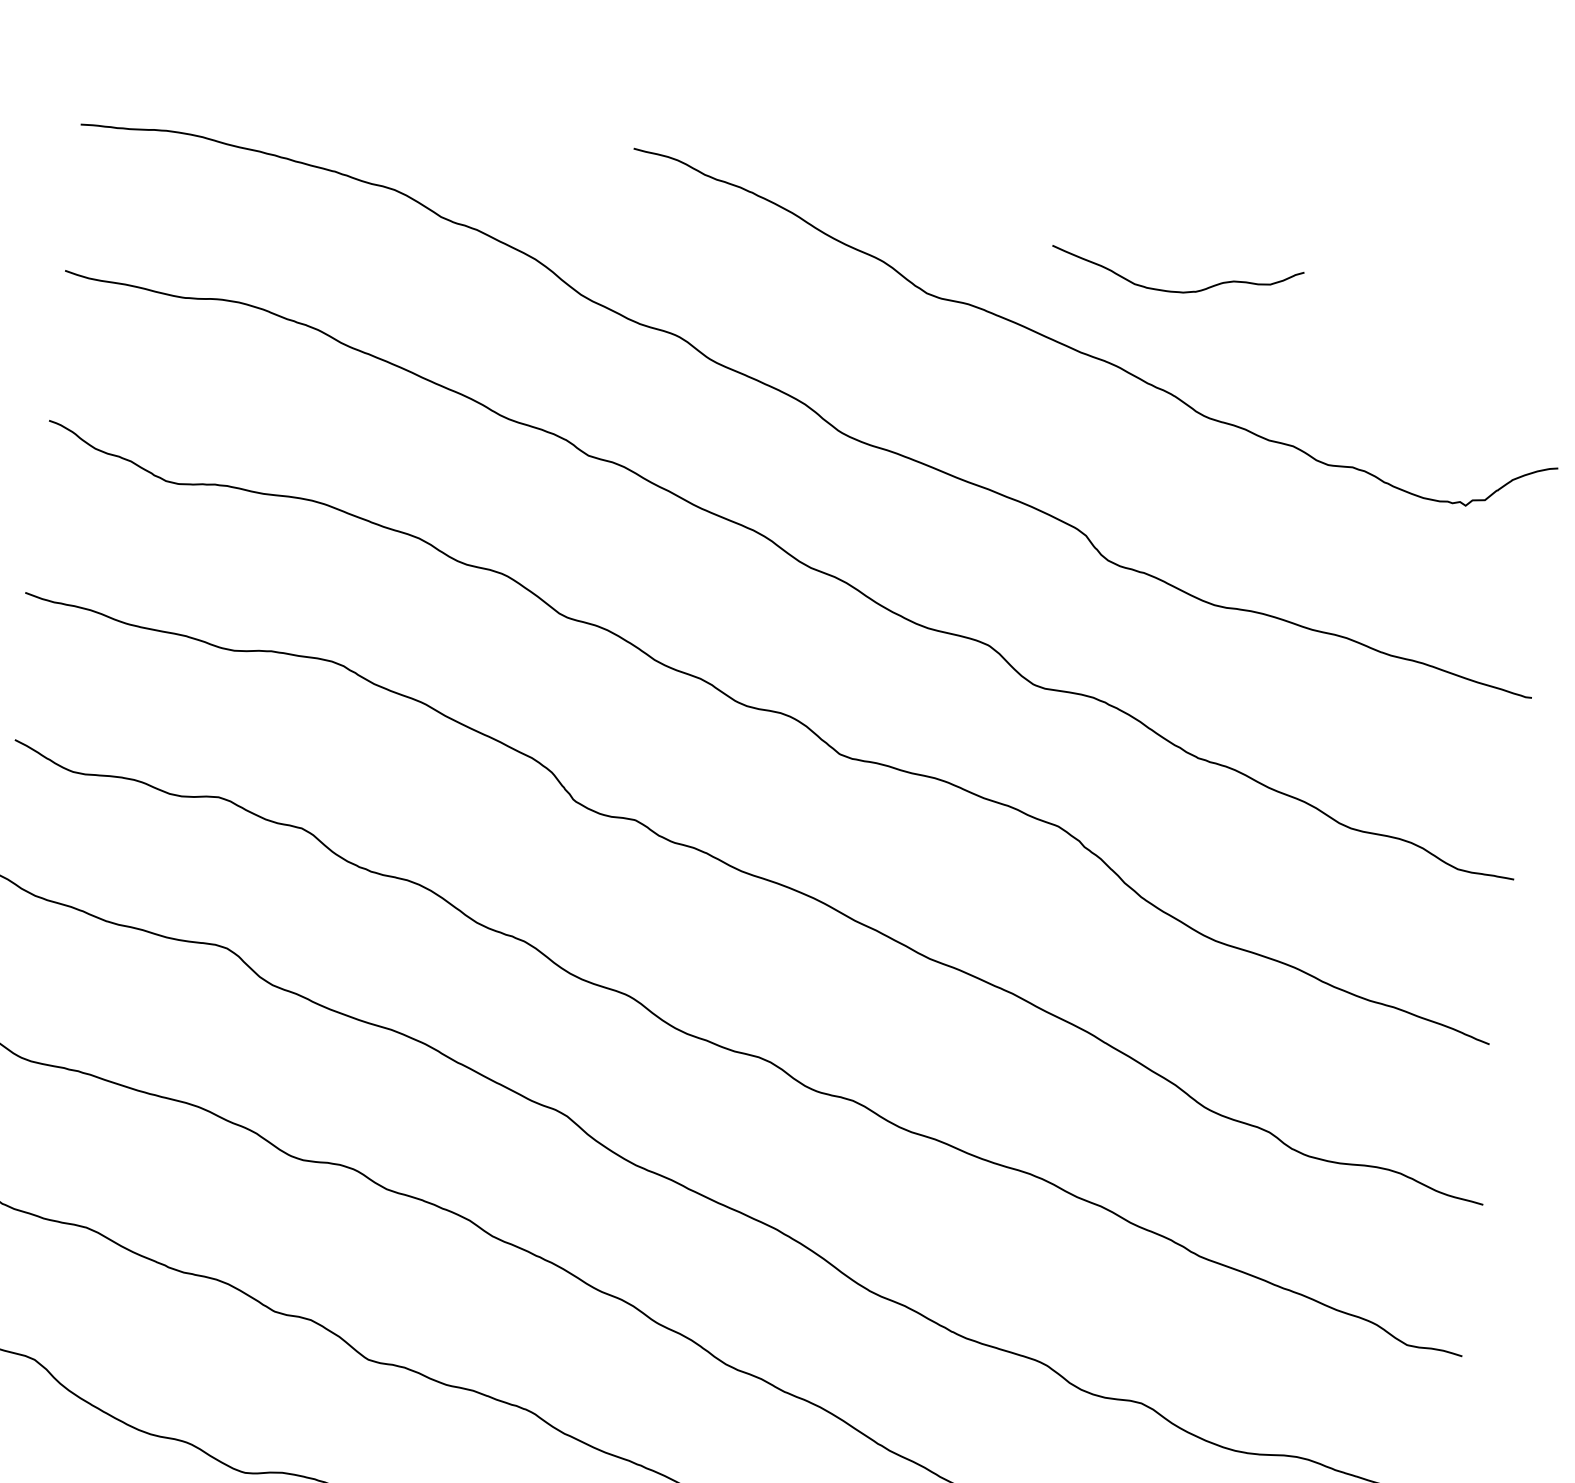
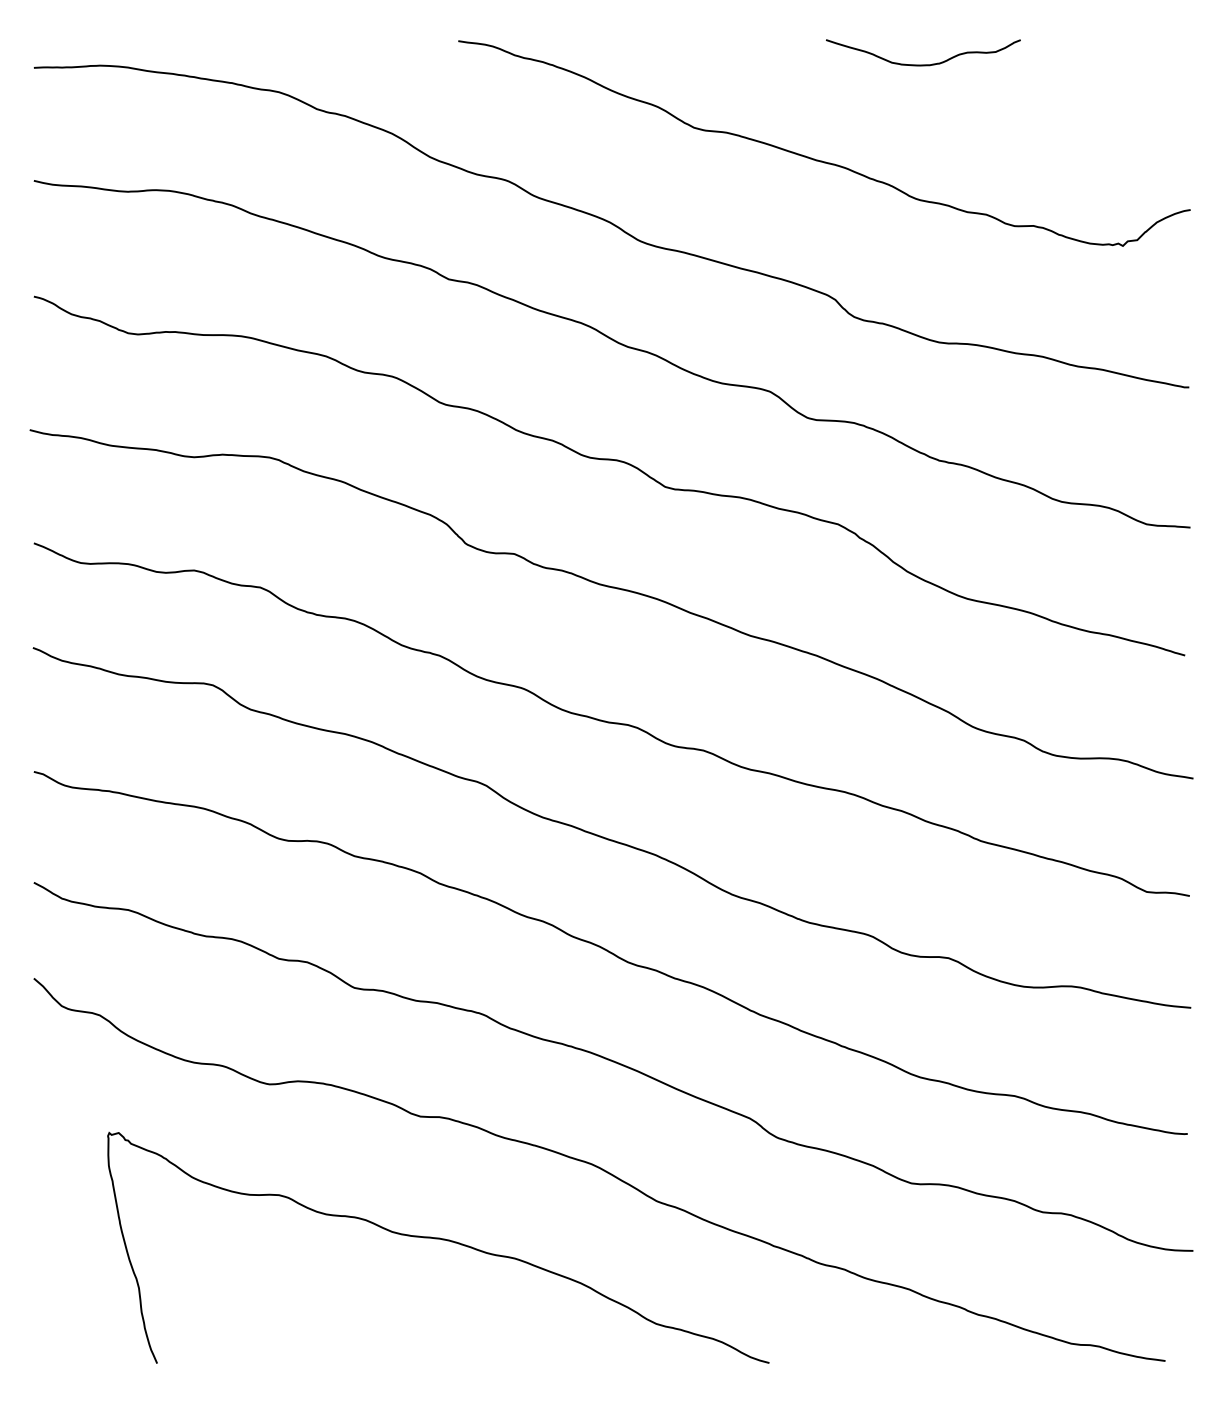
curve: (1175, 290) -> (923, 64), moved

